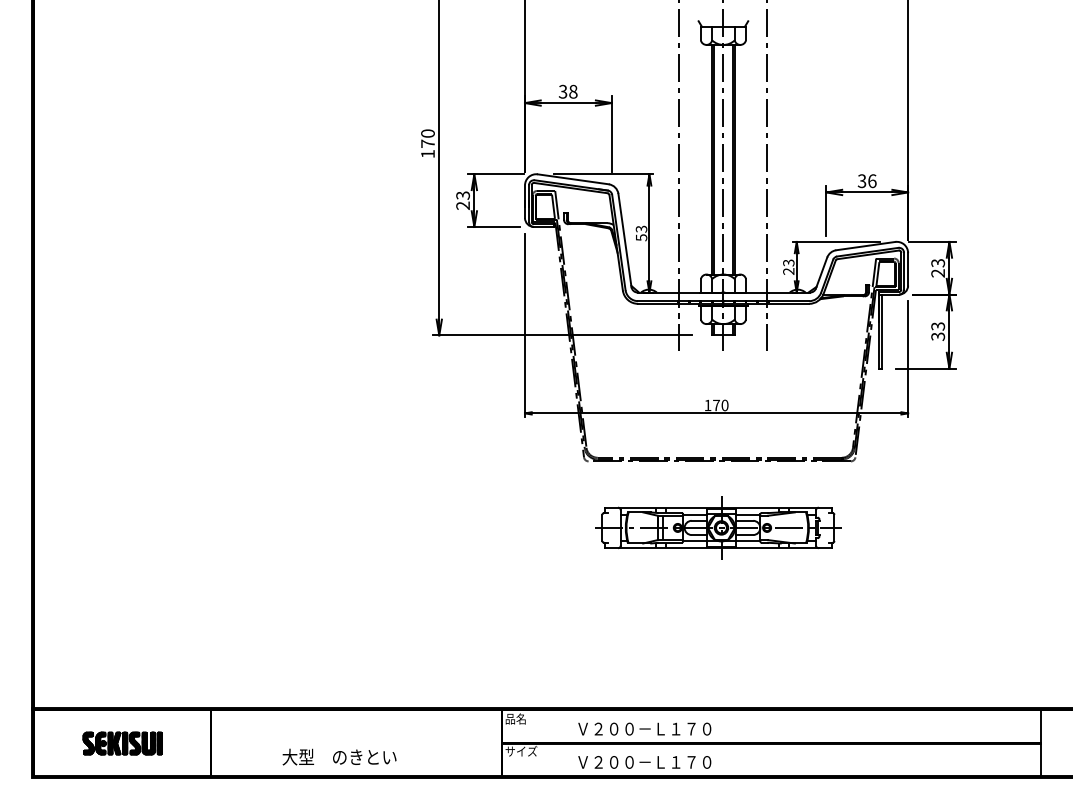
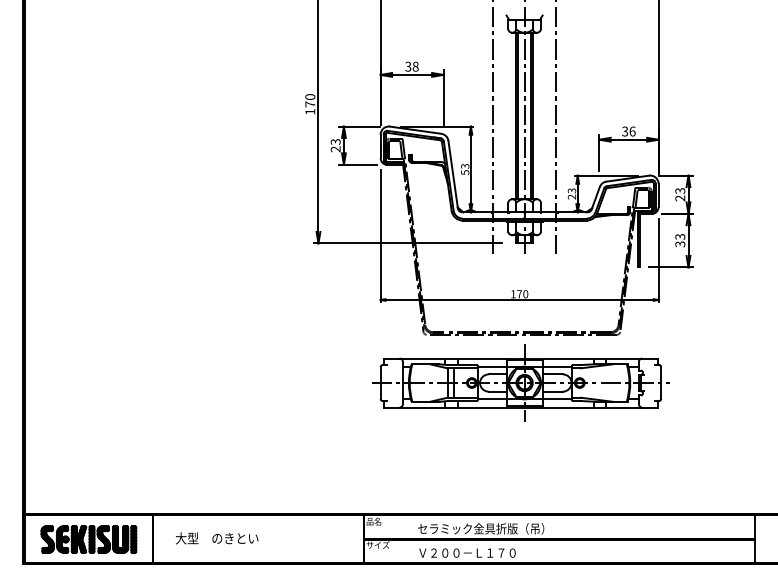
part: (718, 527) -> (521, 382), size x1.67
text: (663, 728) -> (481, 528), Ｖ２００－Ｌ１７０ -> セラミック金具折版（吊）
part: (122, 743) -> (88, 539), size x1.67
text: (339, 756) -> (217, 537), moved

